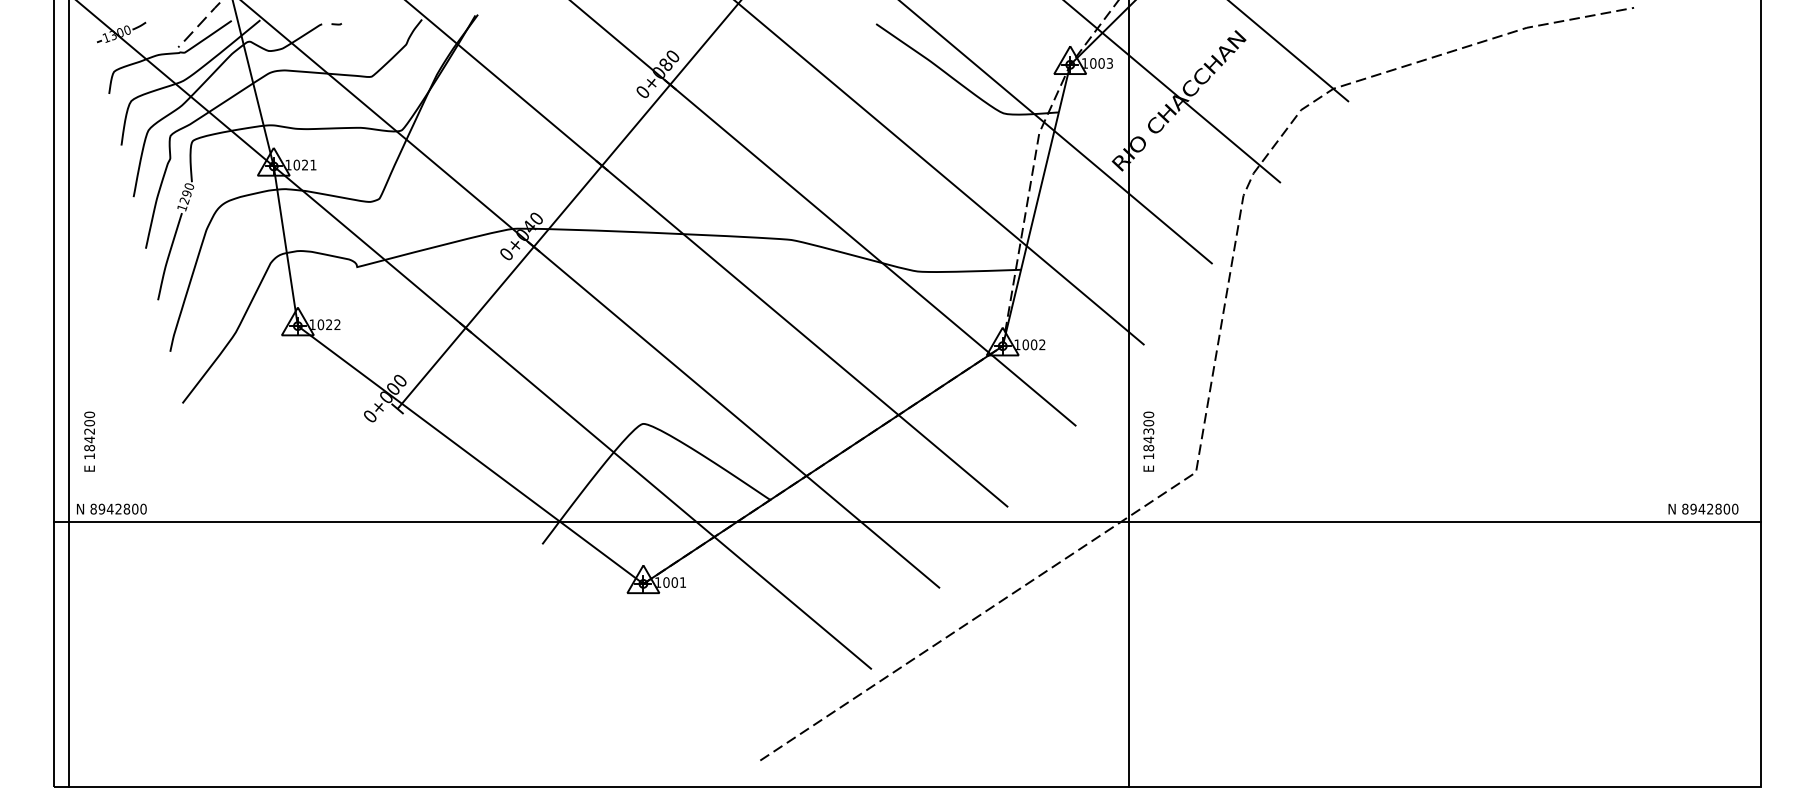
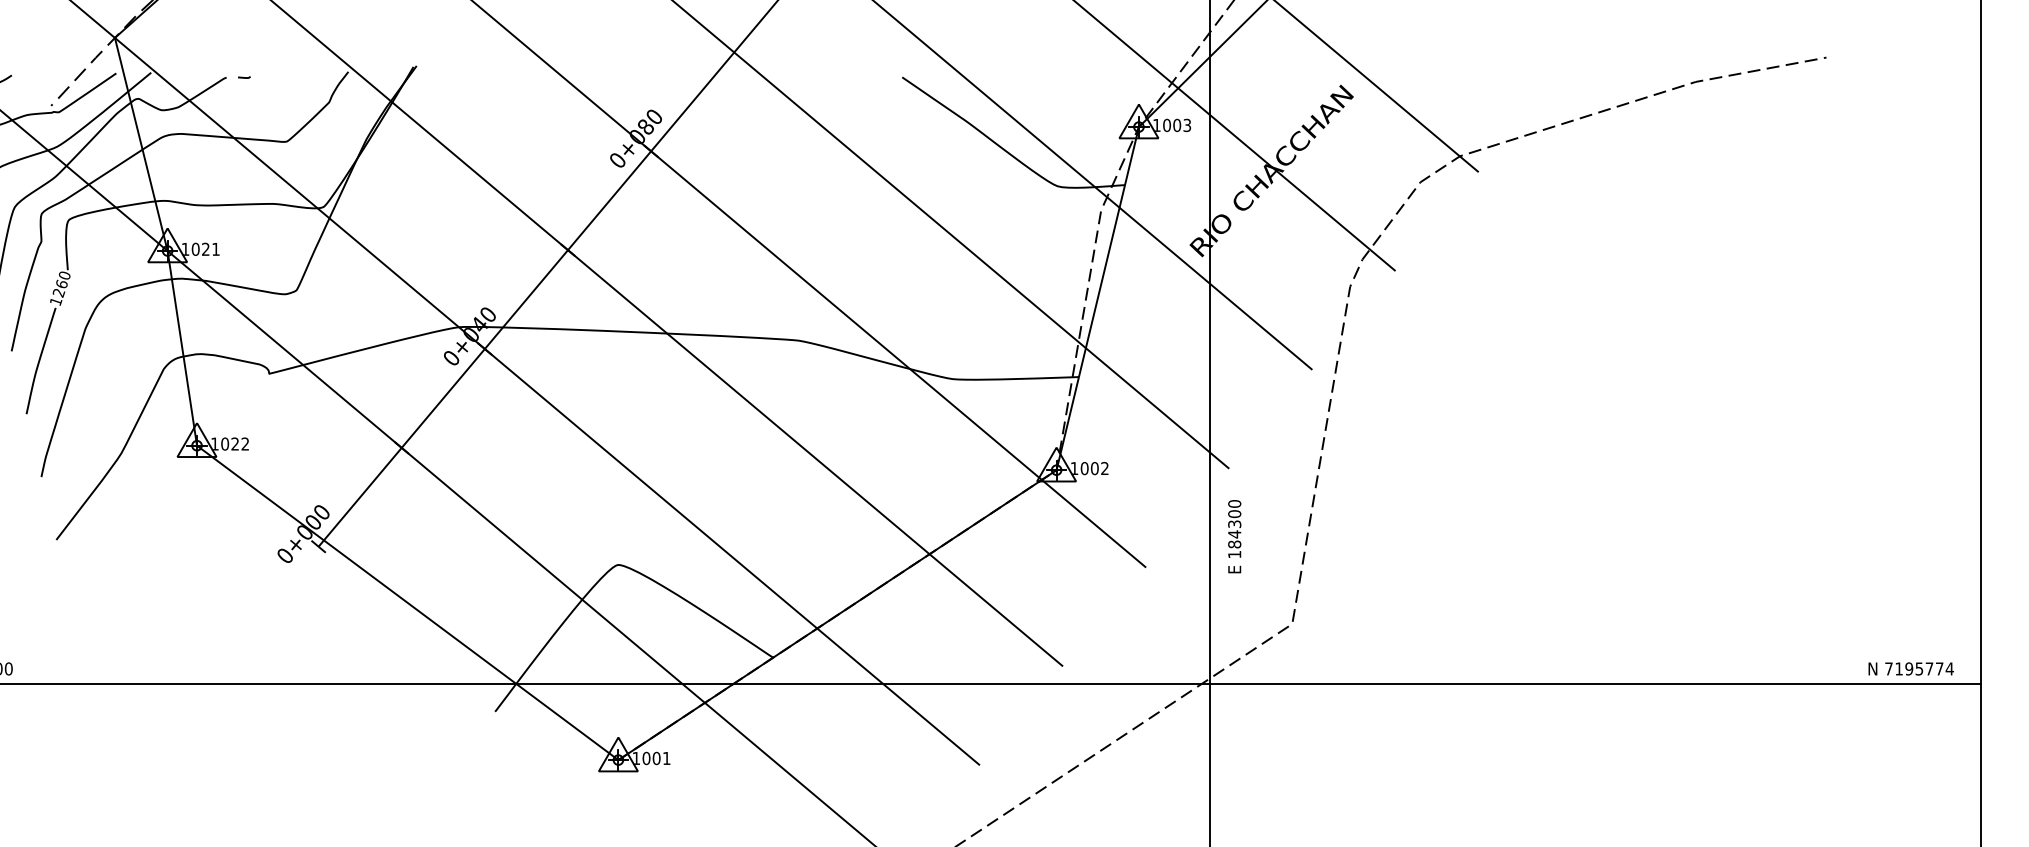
text: (186, 193) -> (61, 284), 1290 -> 1260
text: (1148, 441) -> (1234, 536), moved
text: (1710, 508) -> (1919, 668), 8942800 -> 7195774

